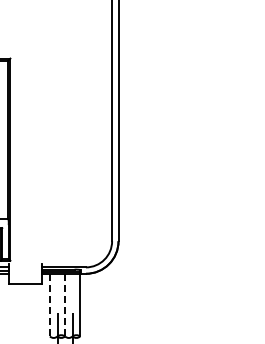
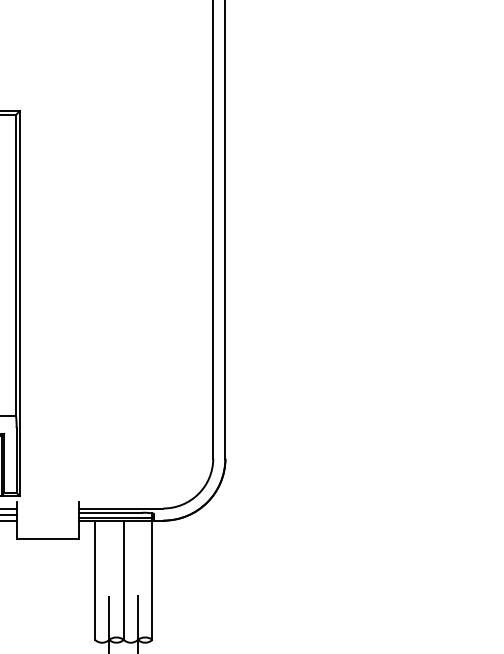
line: (49, 305) -> (94, 580), dashed -> solid
line: (65, 305) -> (124, 580), dashed -> solid

